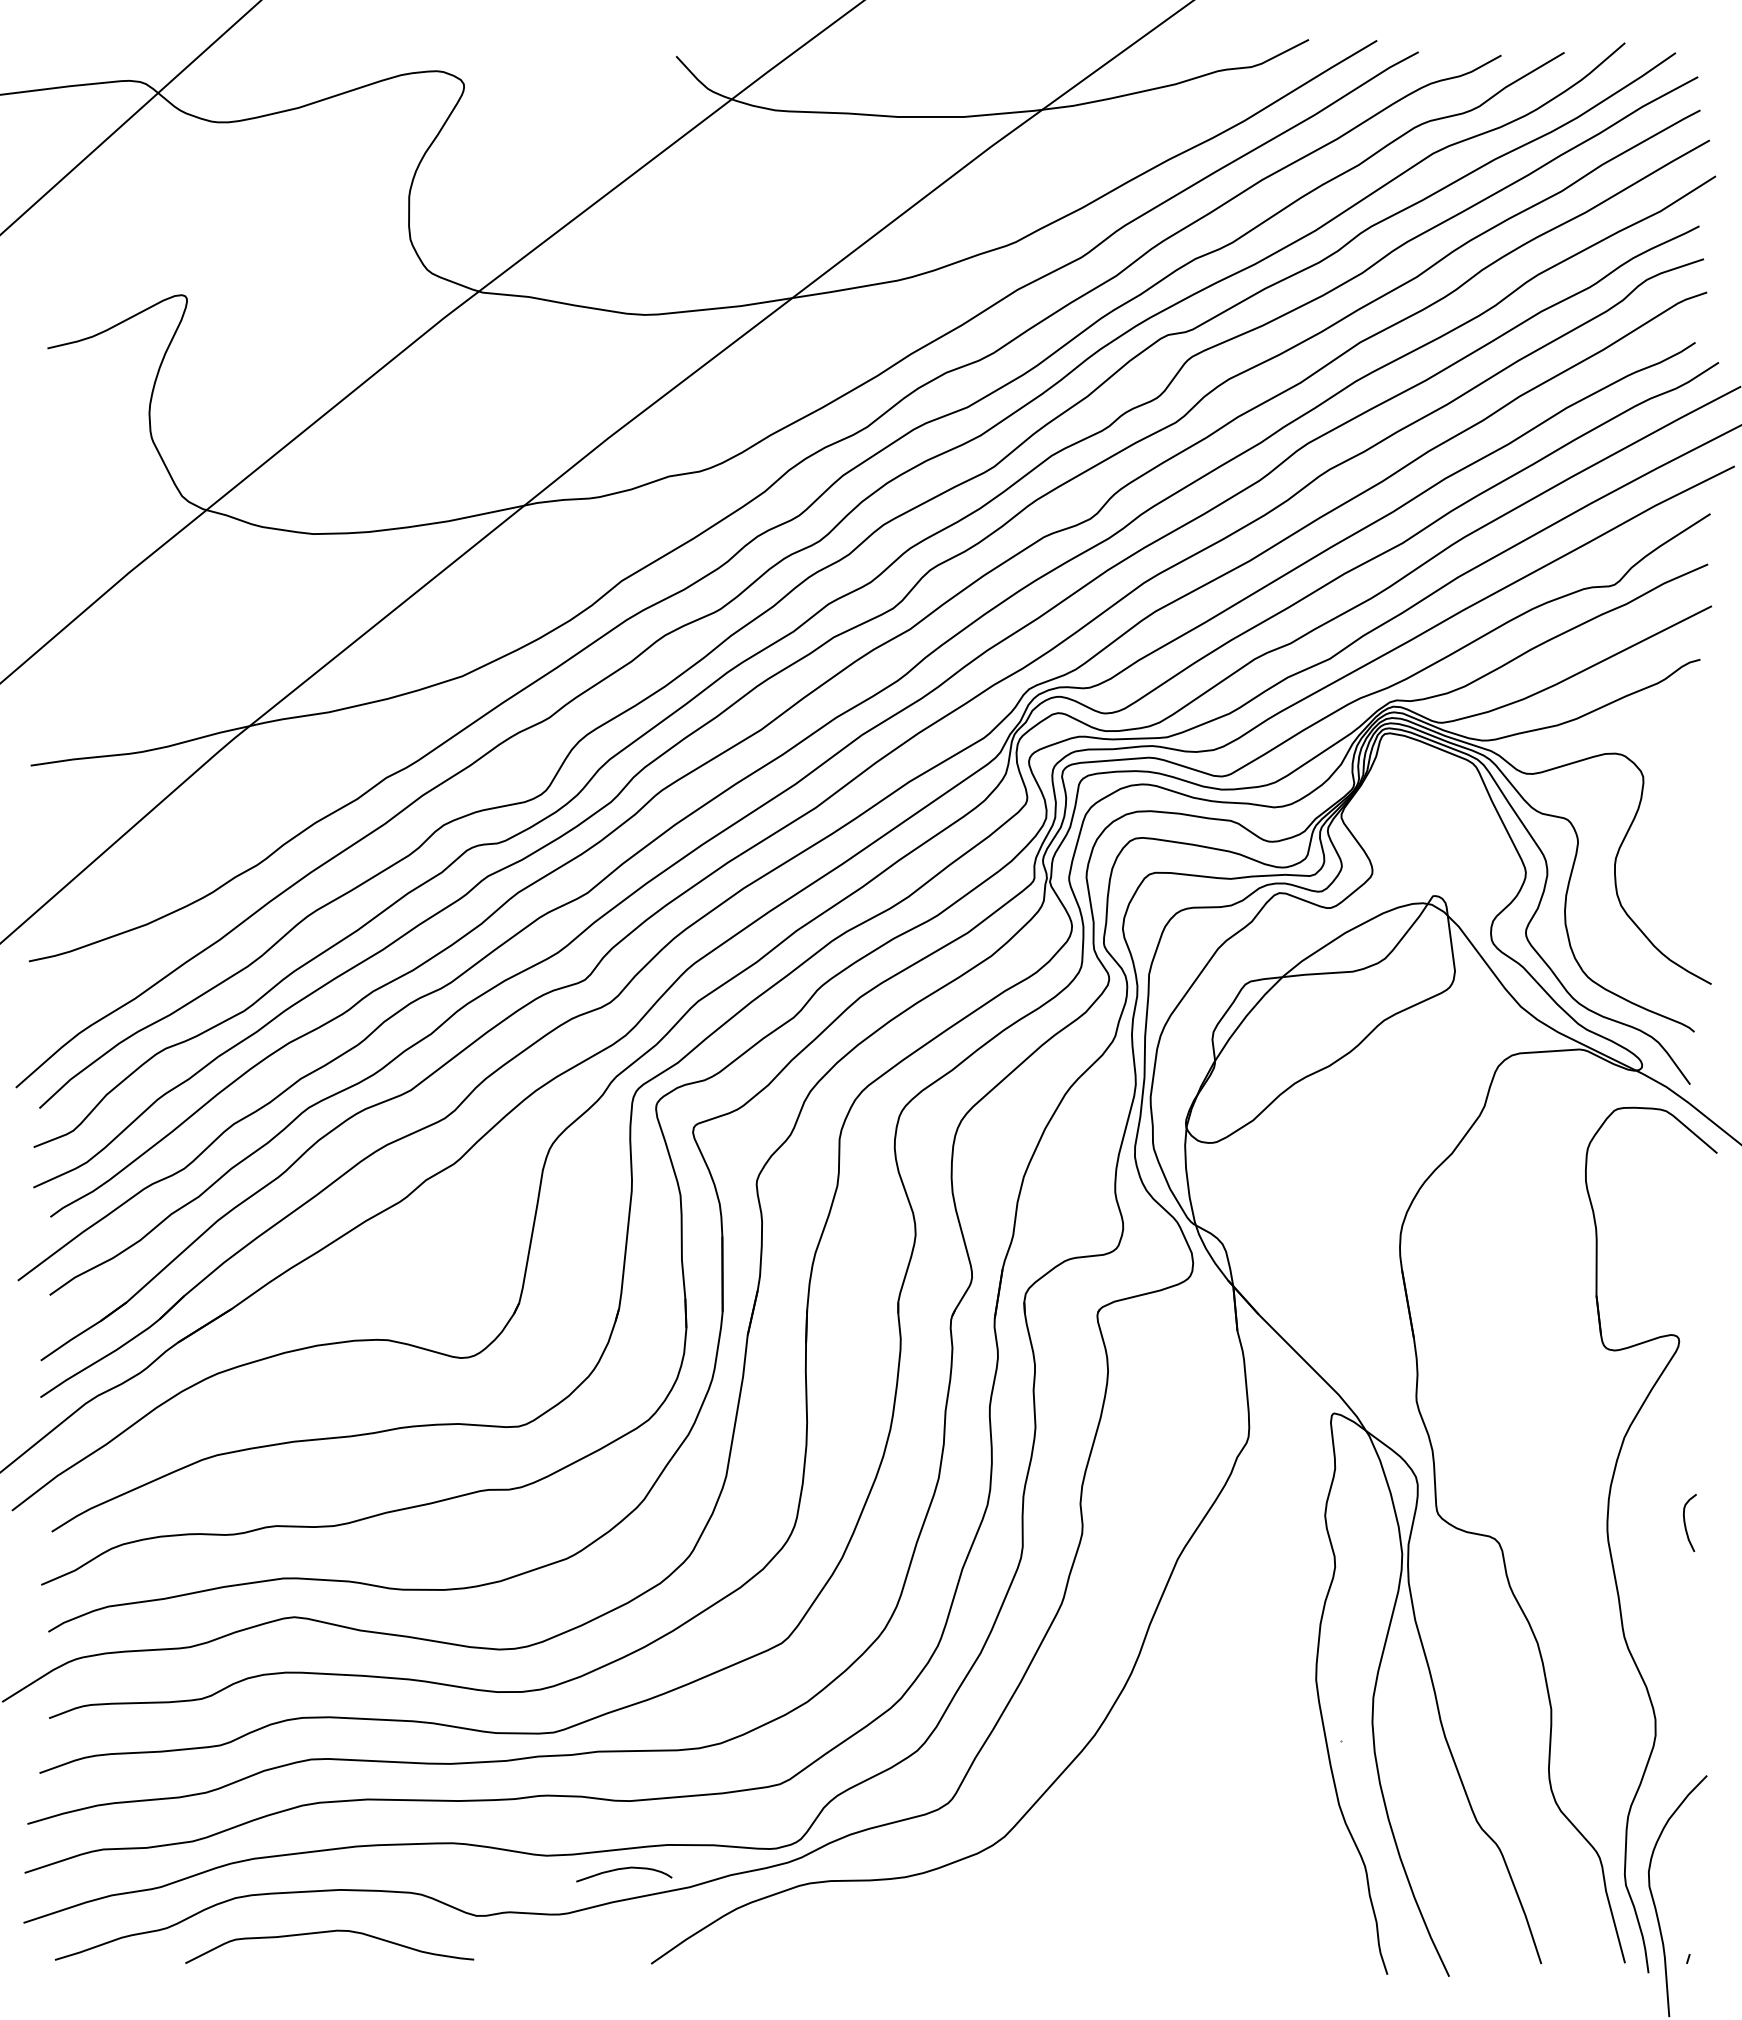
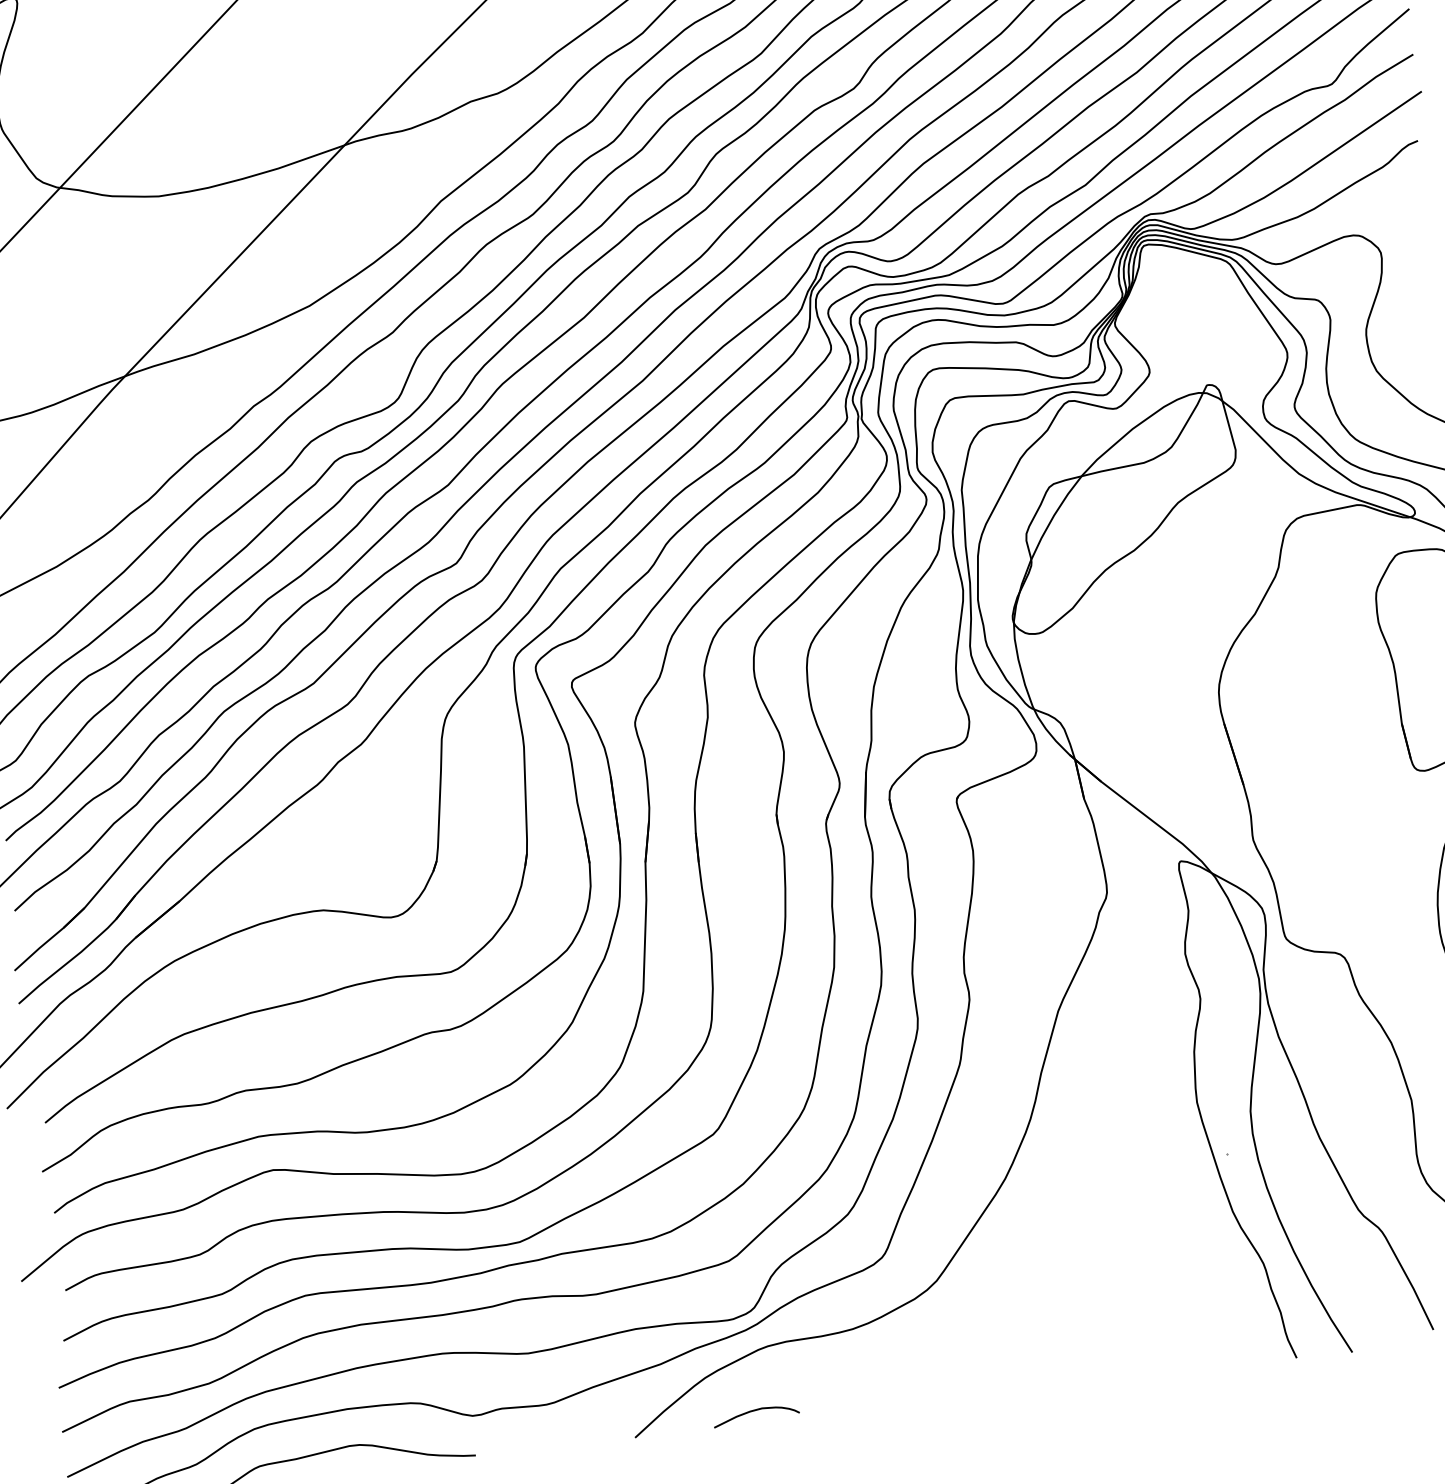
curve: (624, 1869) -> (755, 1411), moved

